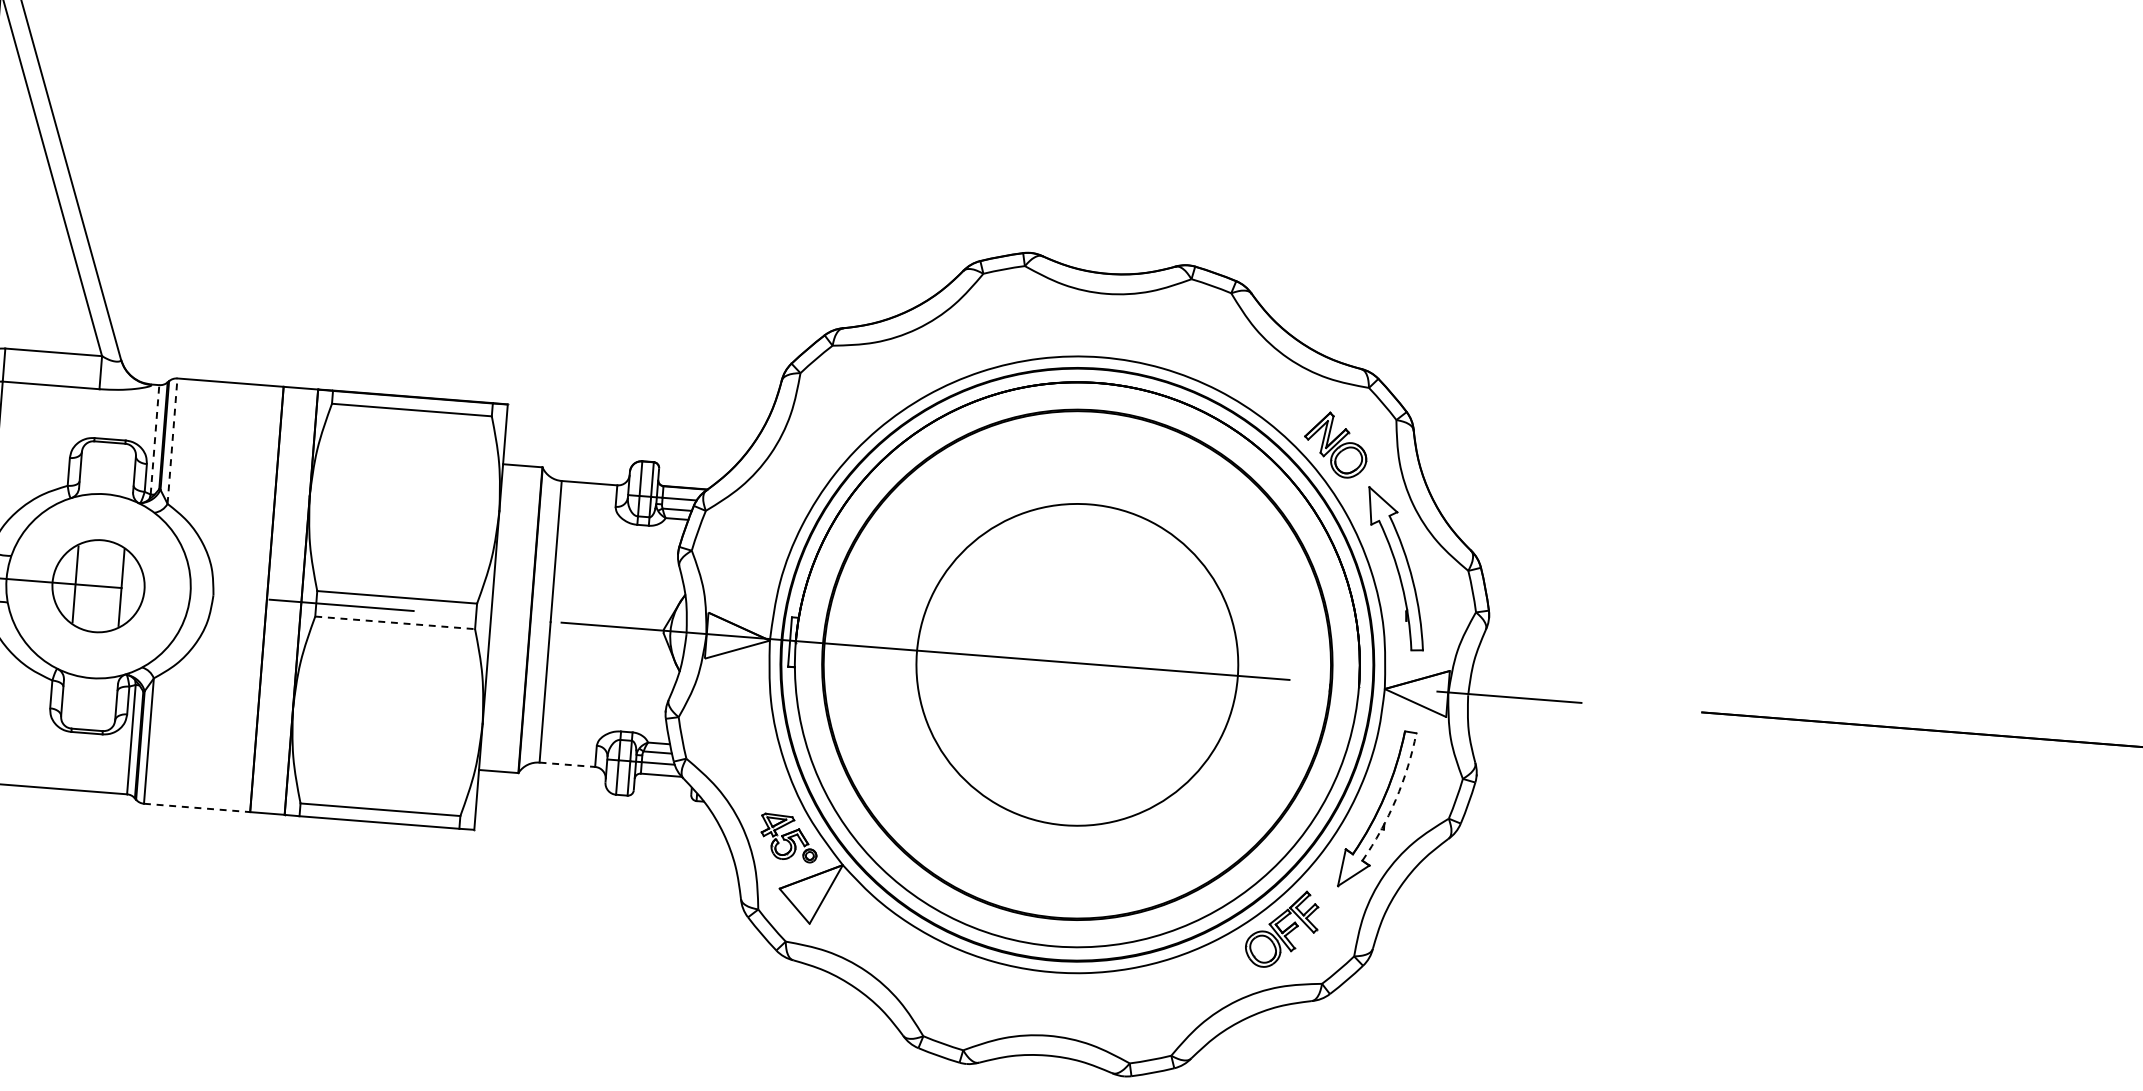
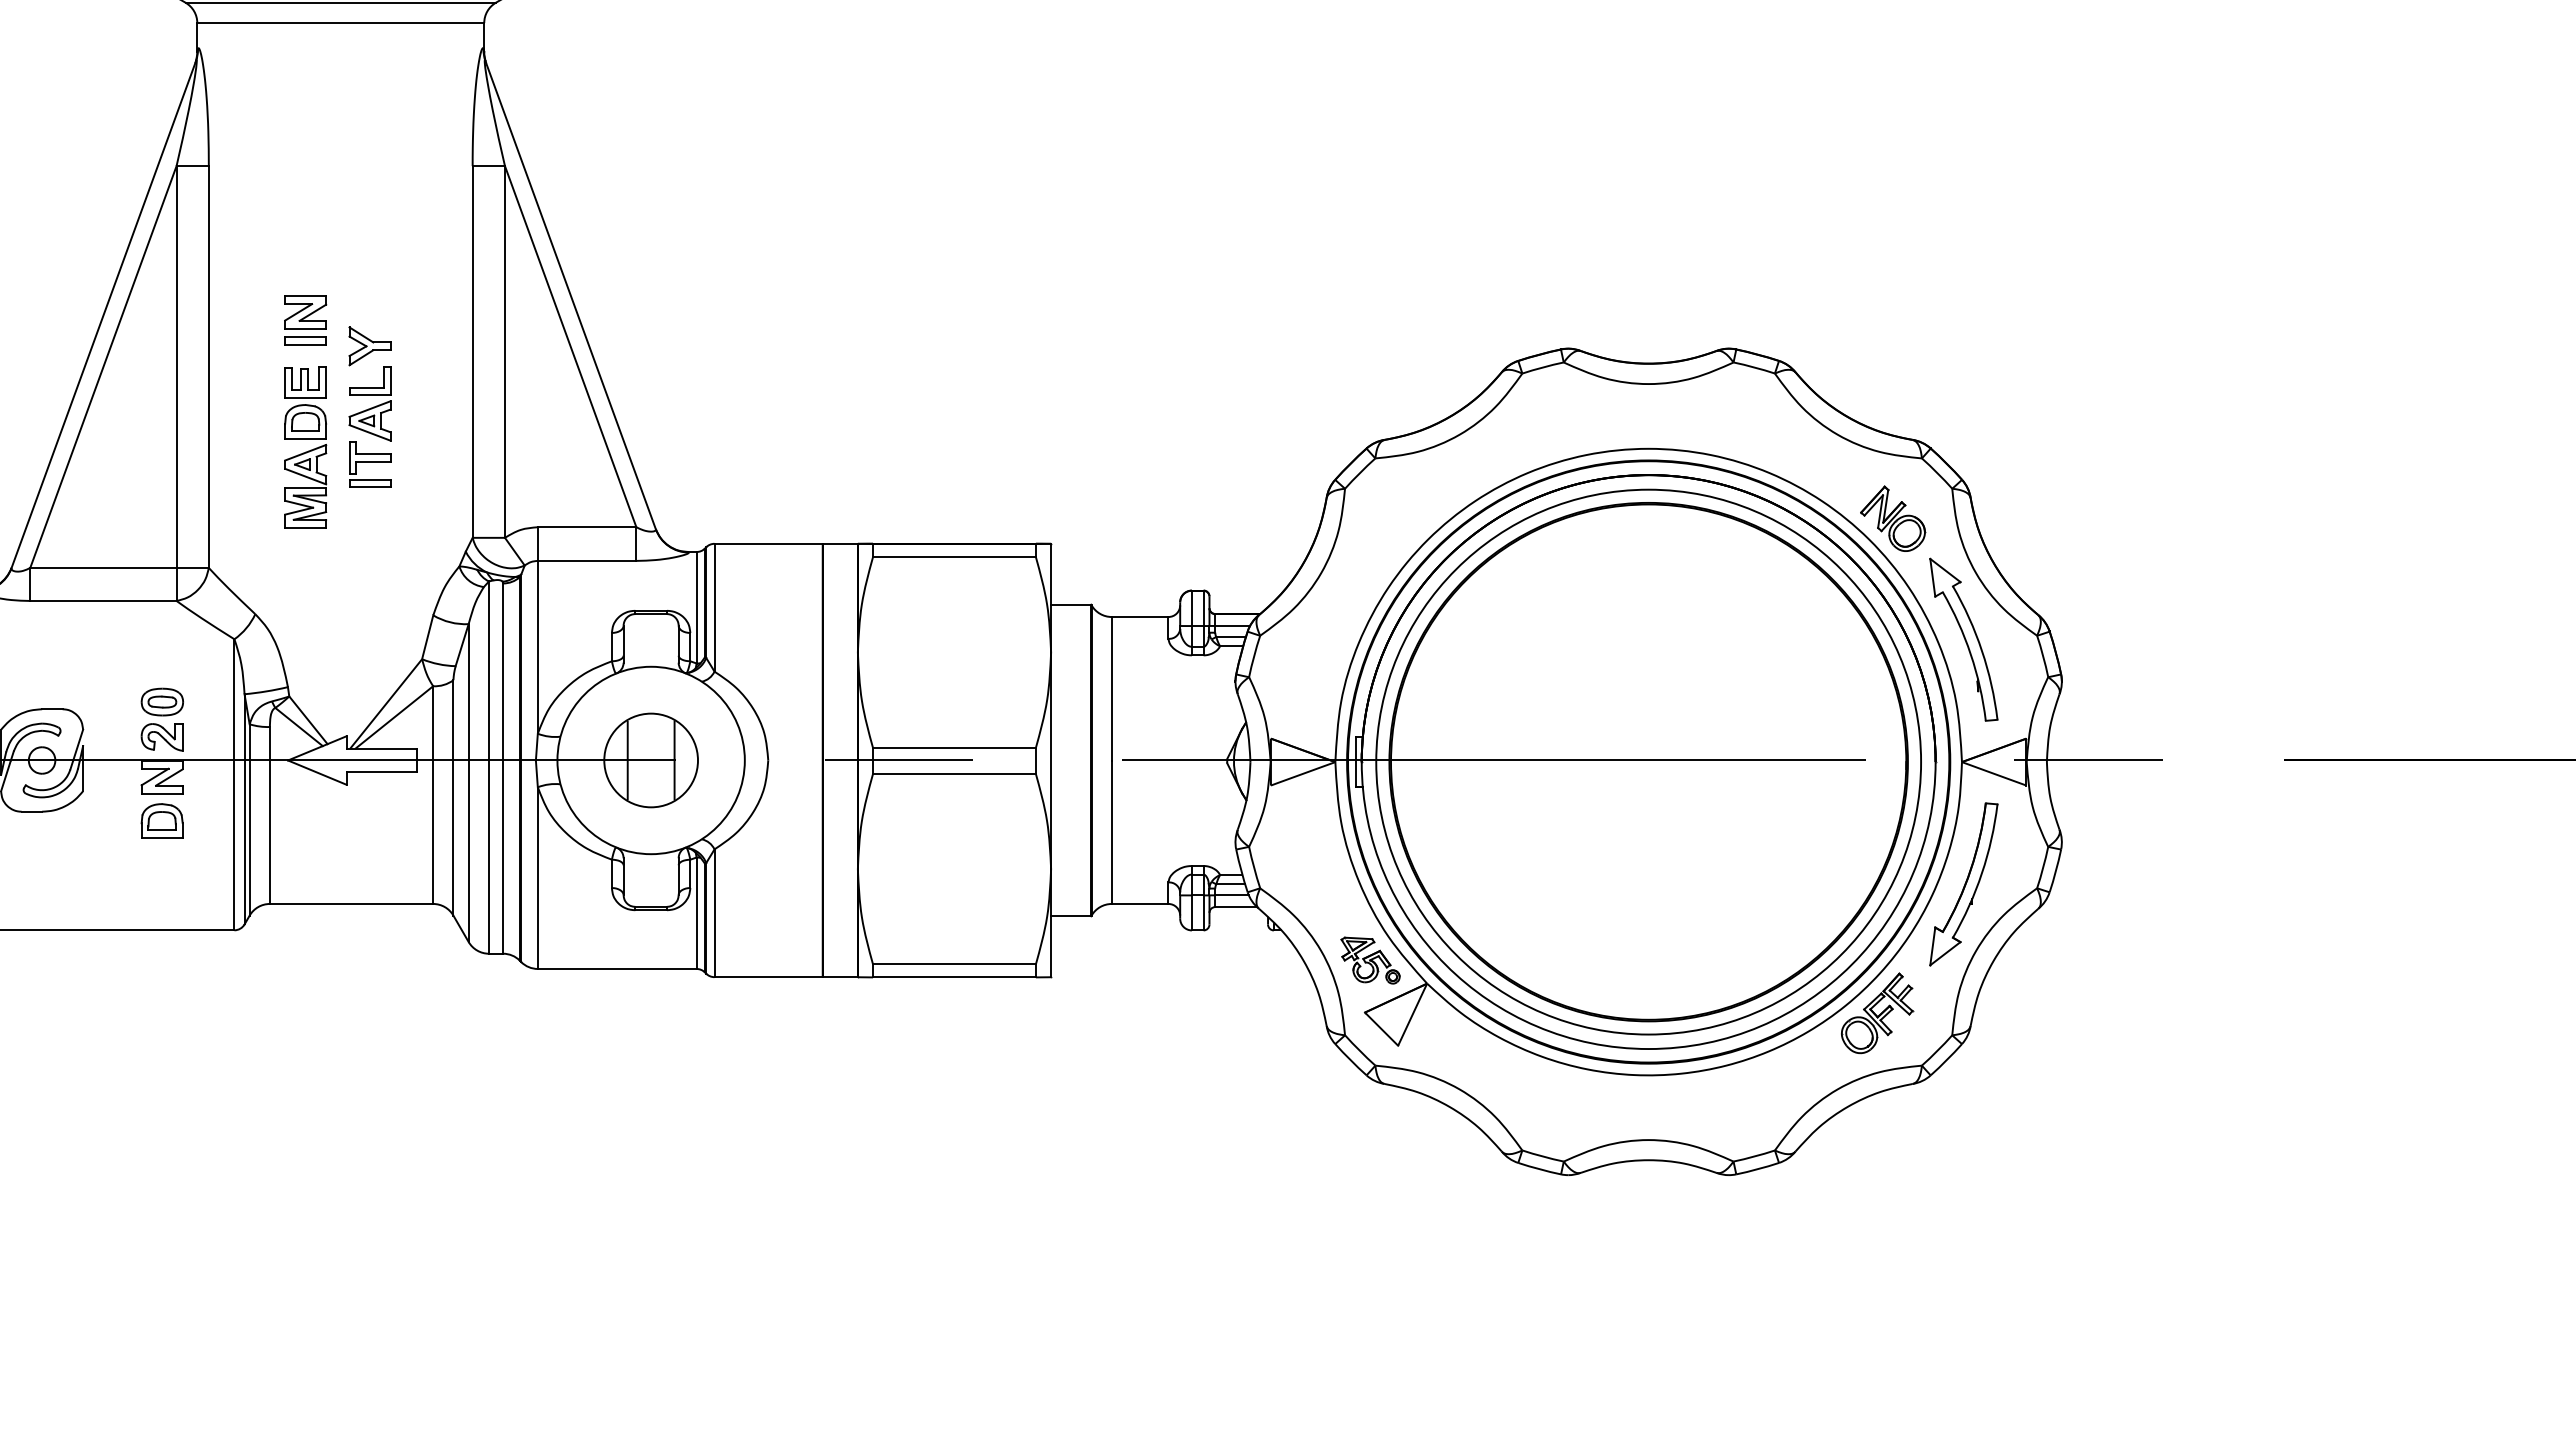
line: (154, 439) -> (696, 607), dashed -> solid
line: (172, 440) -> (714, 607), dashed -> solid
line: (395, 622) -> (954, 773), dashed -> solid
circle: (1077, 664) -> (1648, 761), size x1.67
line: (567, 764) -> (1140, 903), dashed -> solid
arc: (1395, 799) -> (1981, 873), dashed -> solid
line: (197, 808) -> (769, 977), dashed -> solid

